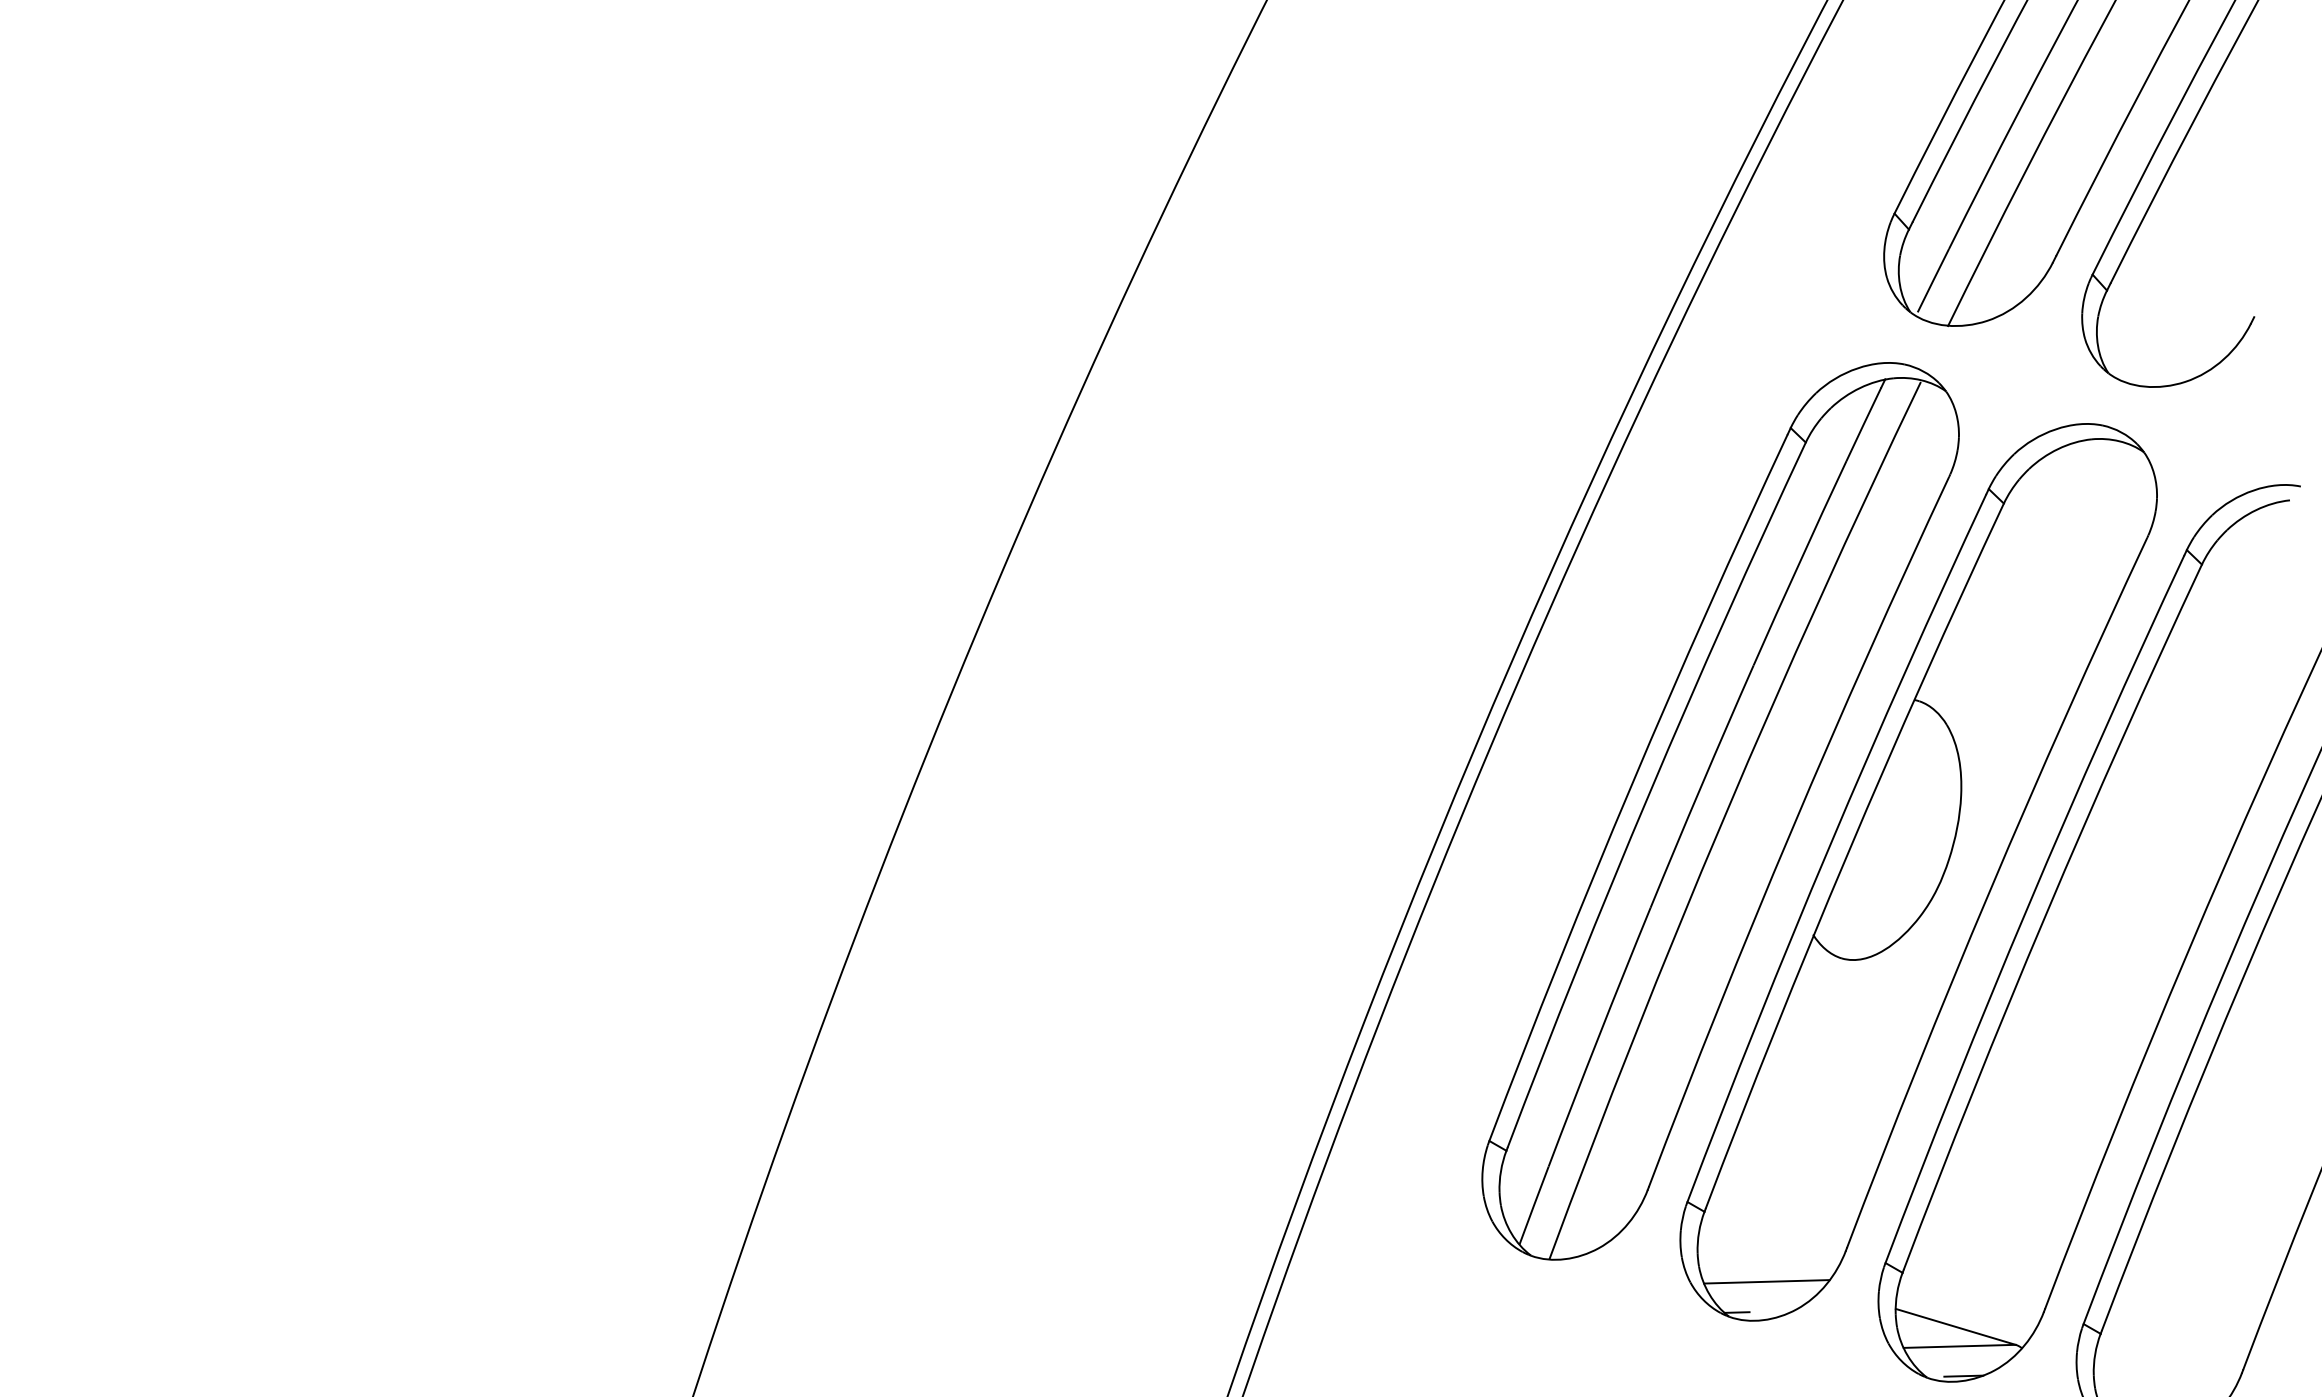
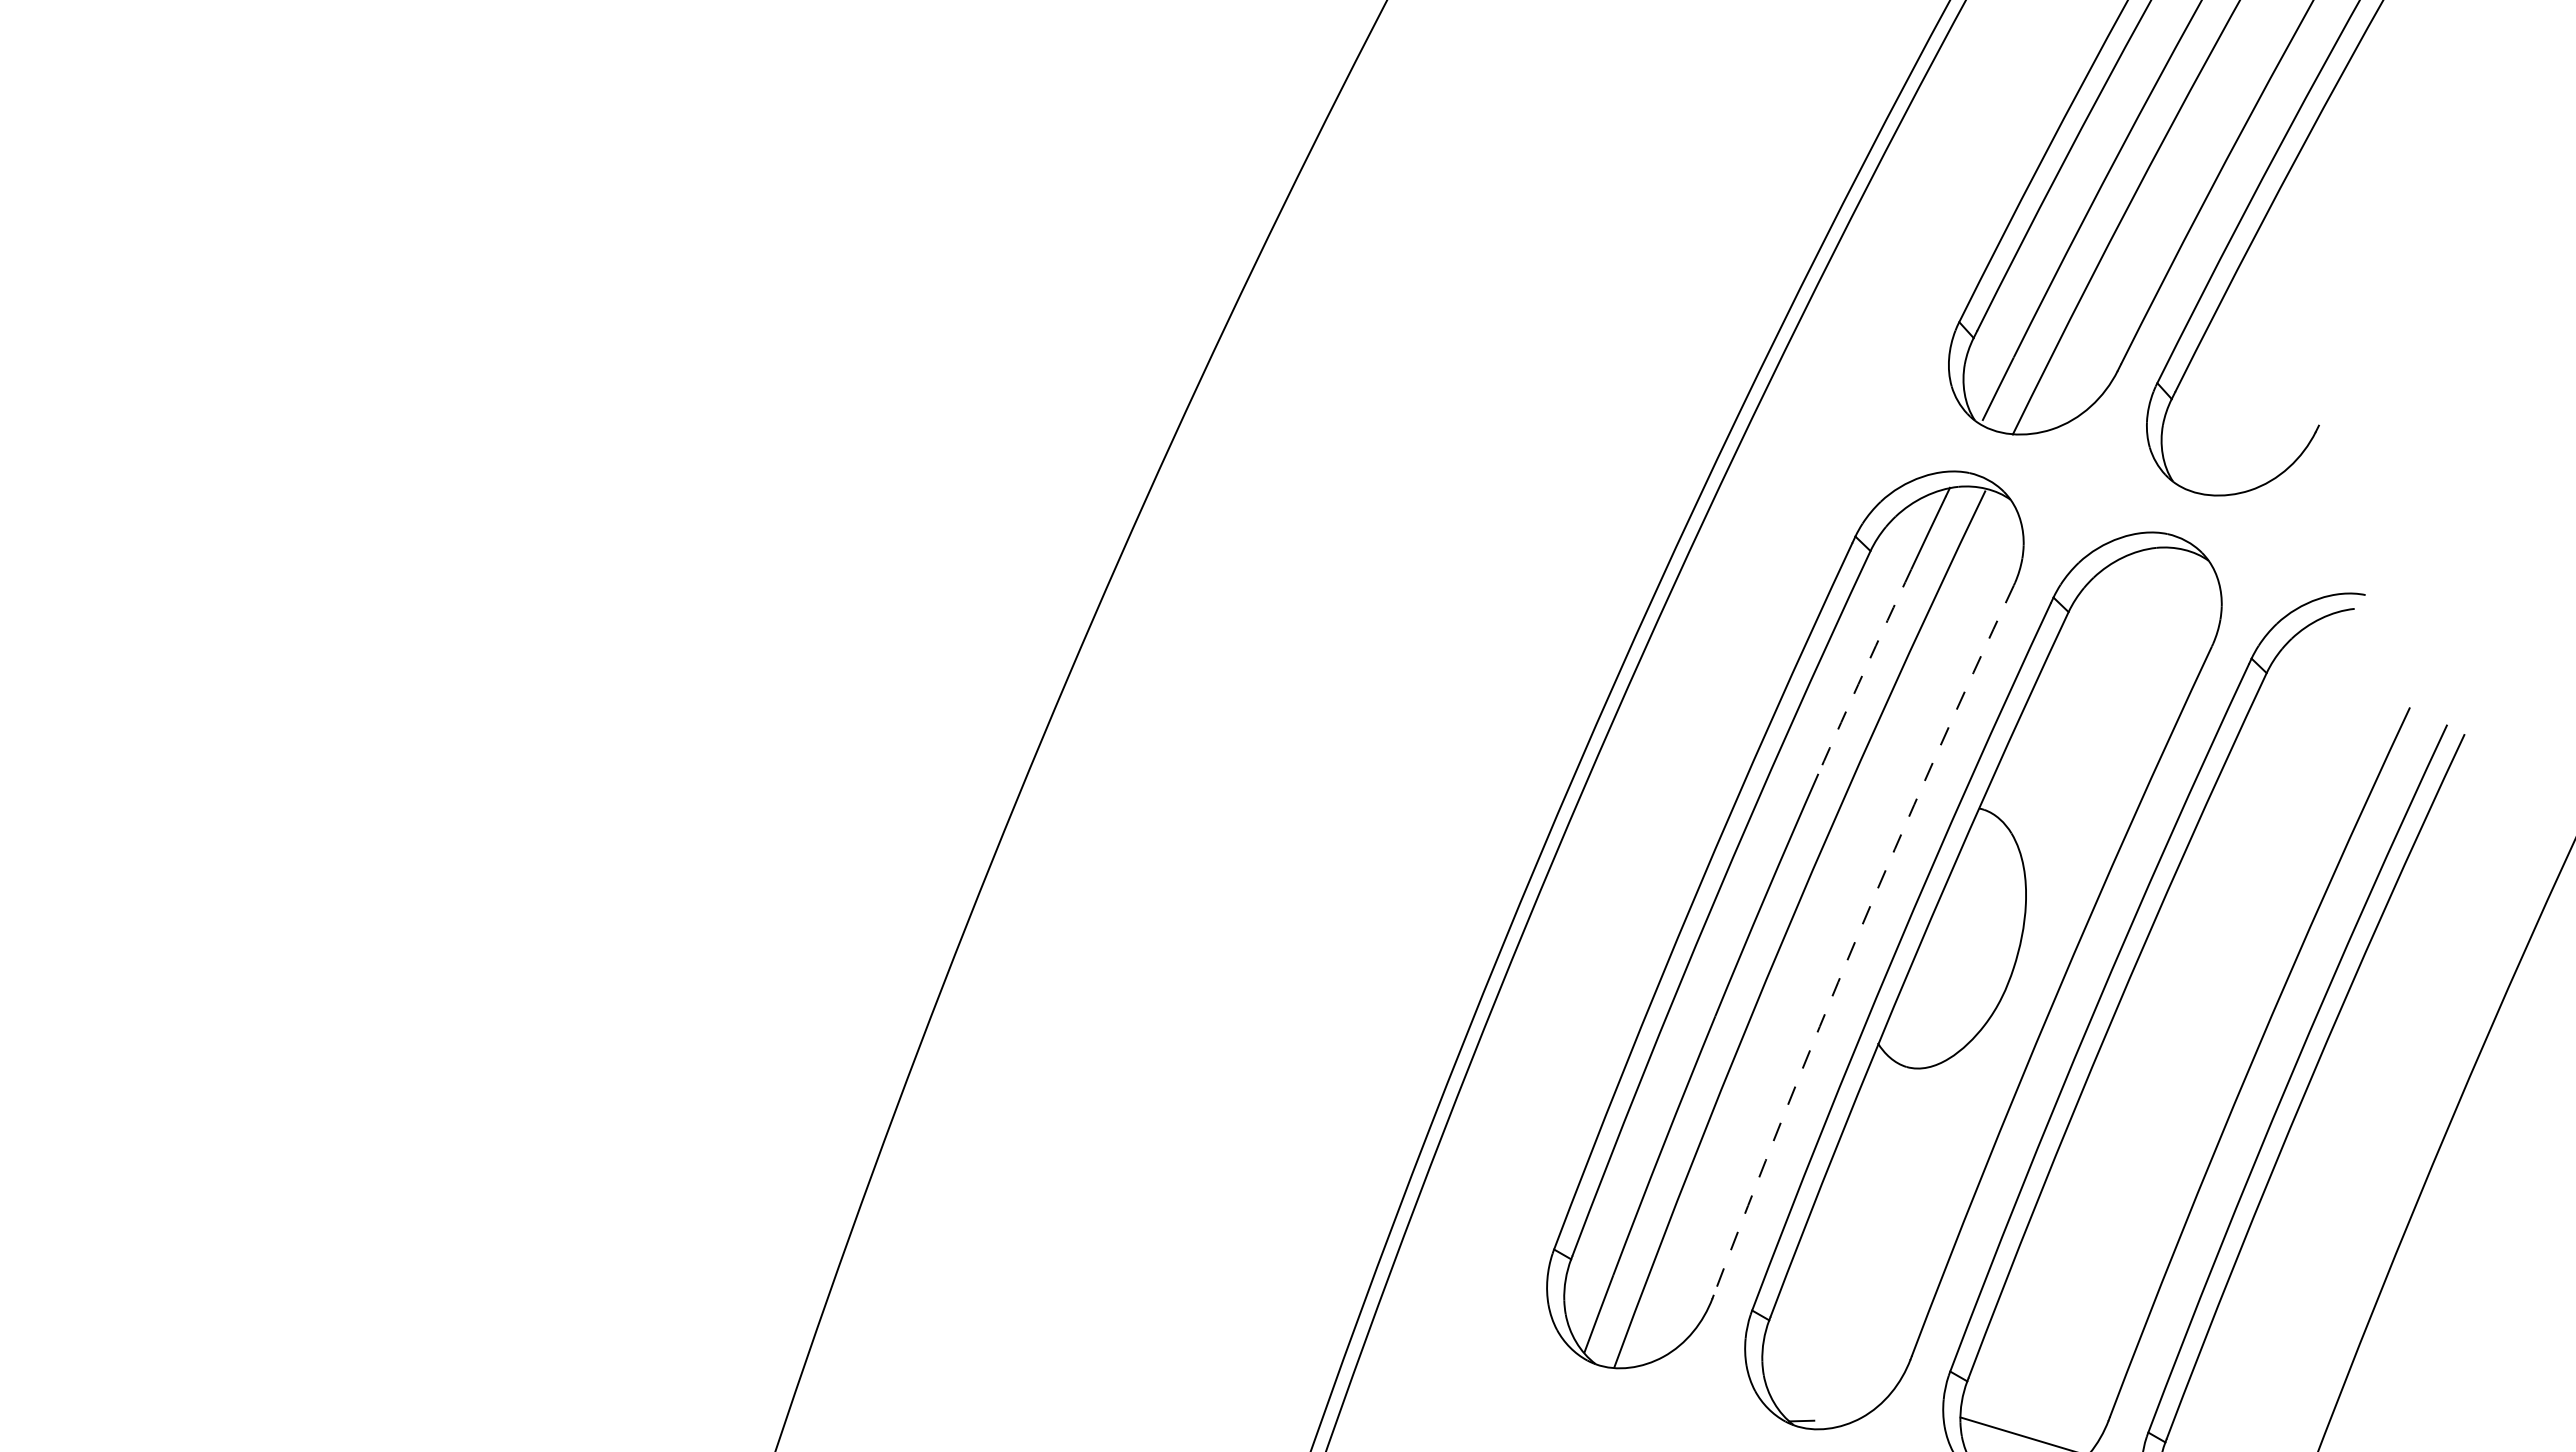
arc: (1799, 562) -> (1864, 671), solid -> dashed
arc: (1791, 828) -> (1856, 937), solid -> dashed
line: (1766, 1281) -> (1831, 1390), removed

